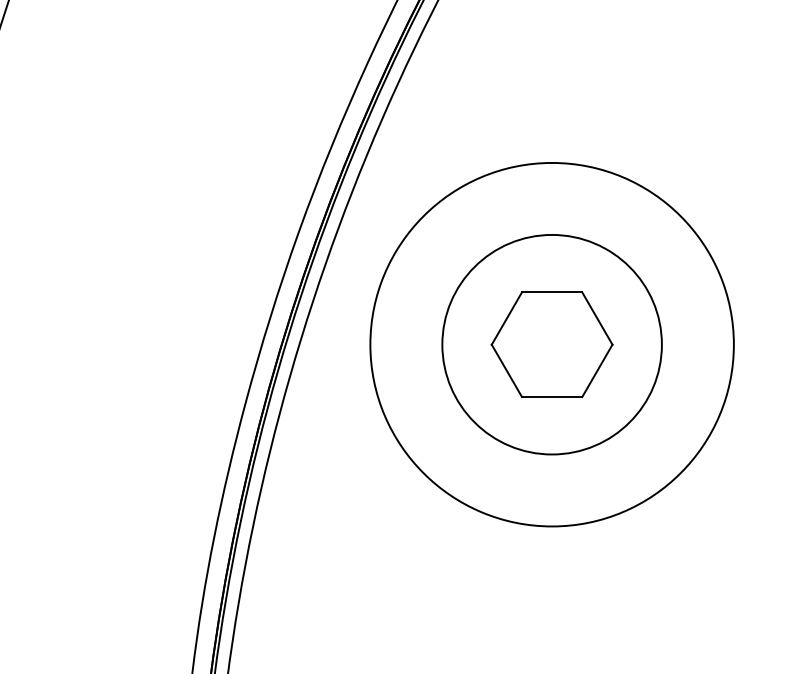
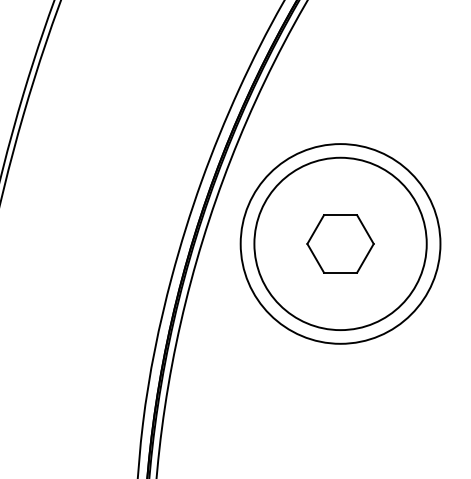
circle: (551, 343) -> (340, 243), size x1.43

